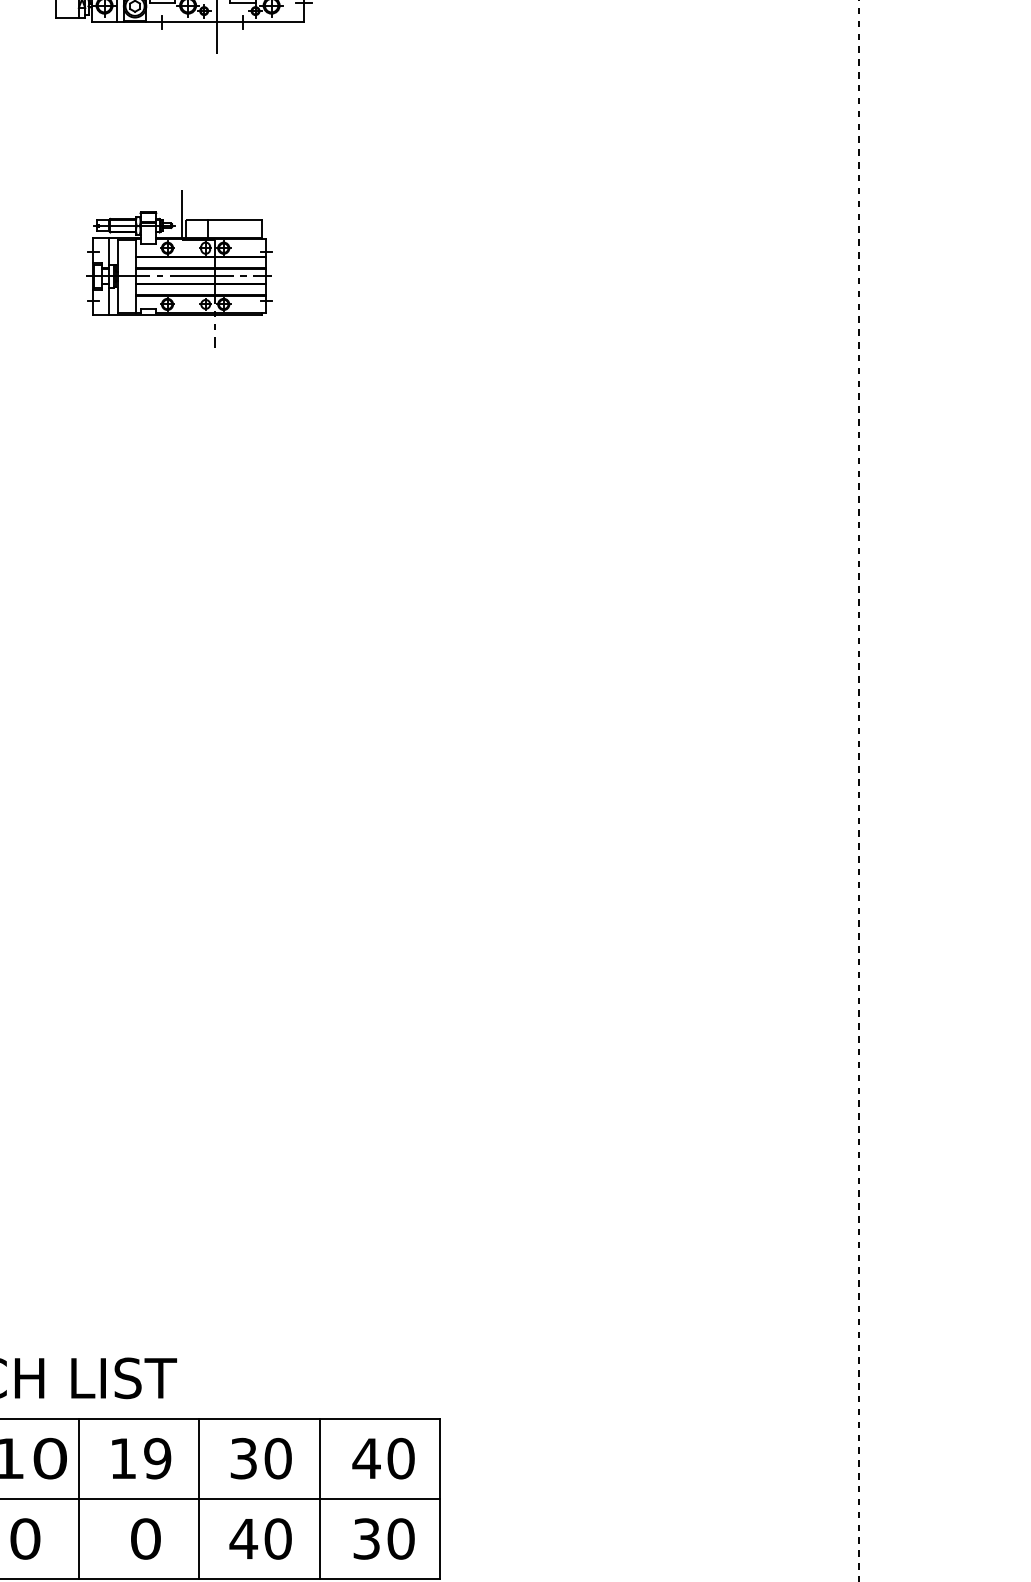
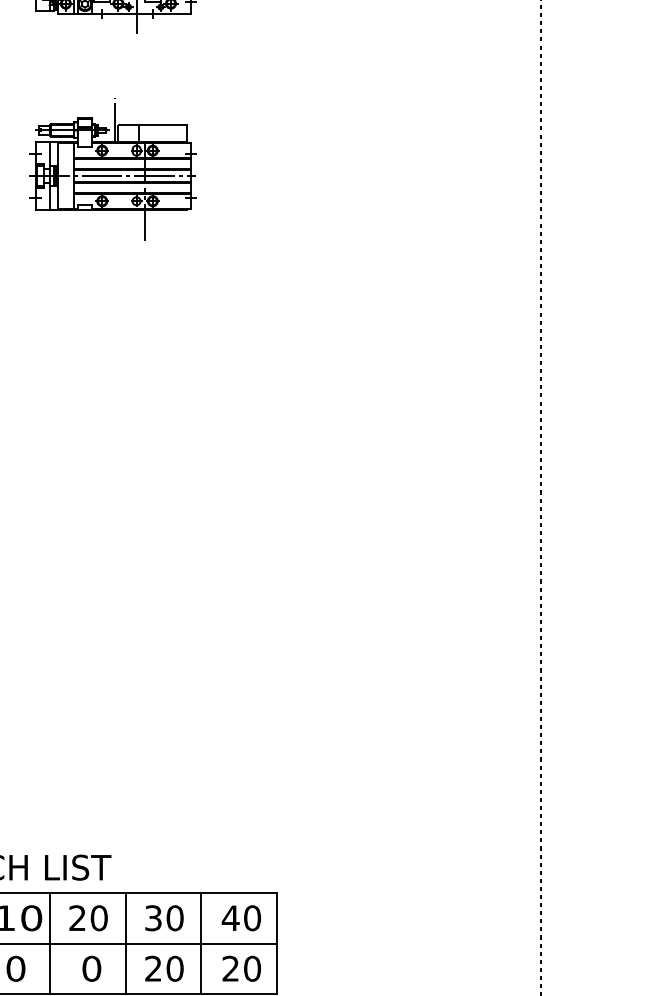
part: (178, 269) -> (112, 169), size x1.43
text: (140, 1459) -> (88, 918), 19 -> 20
text: (243, 1538) -> (153, 968), 40 -> 20
text: (366, 1538) -> (230, 968), 30 -> 20

